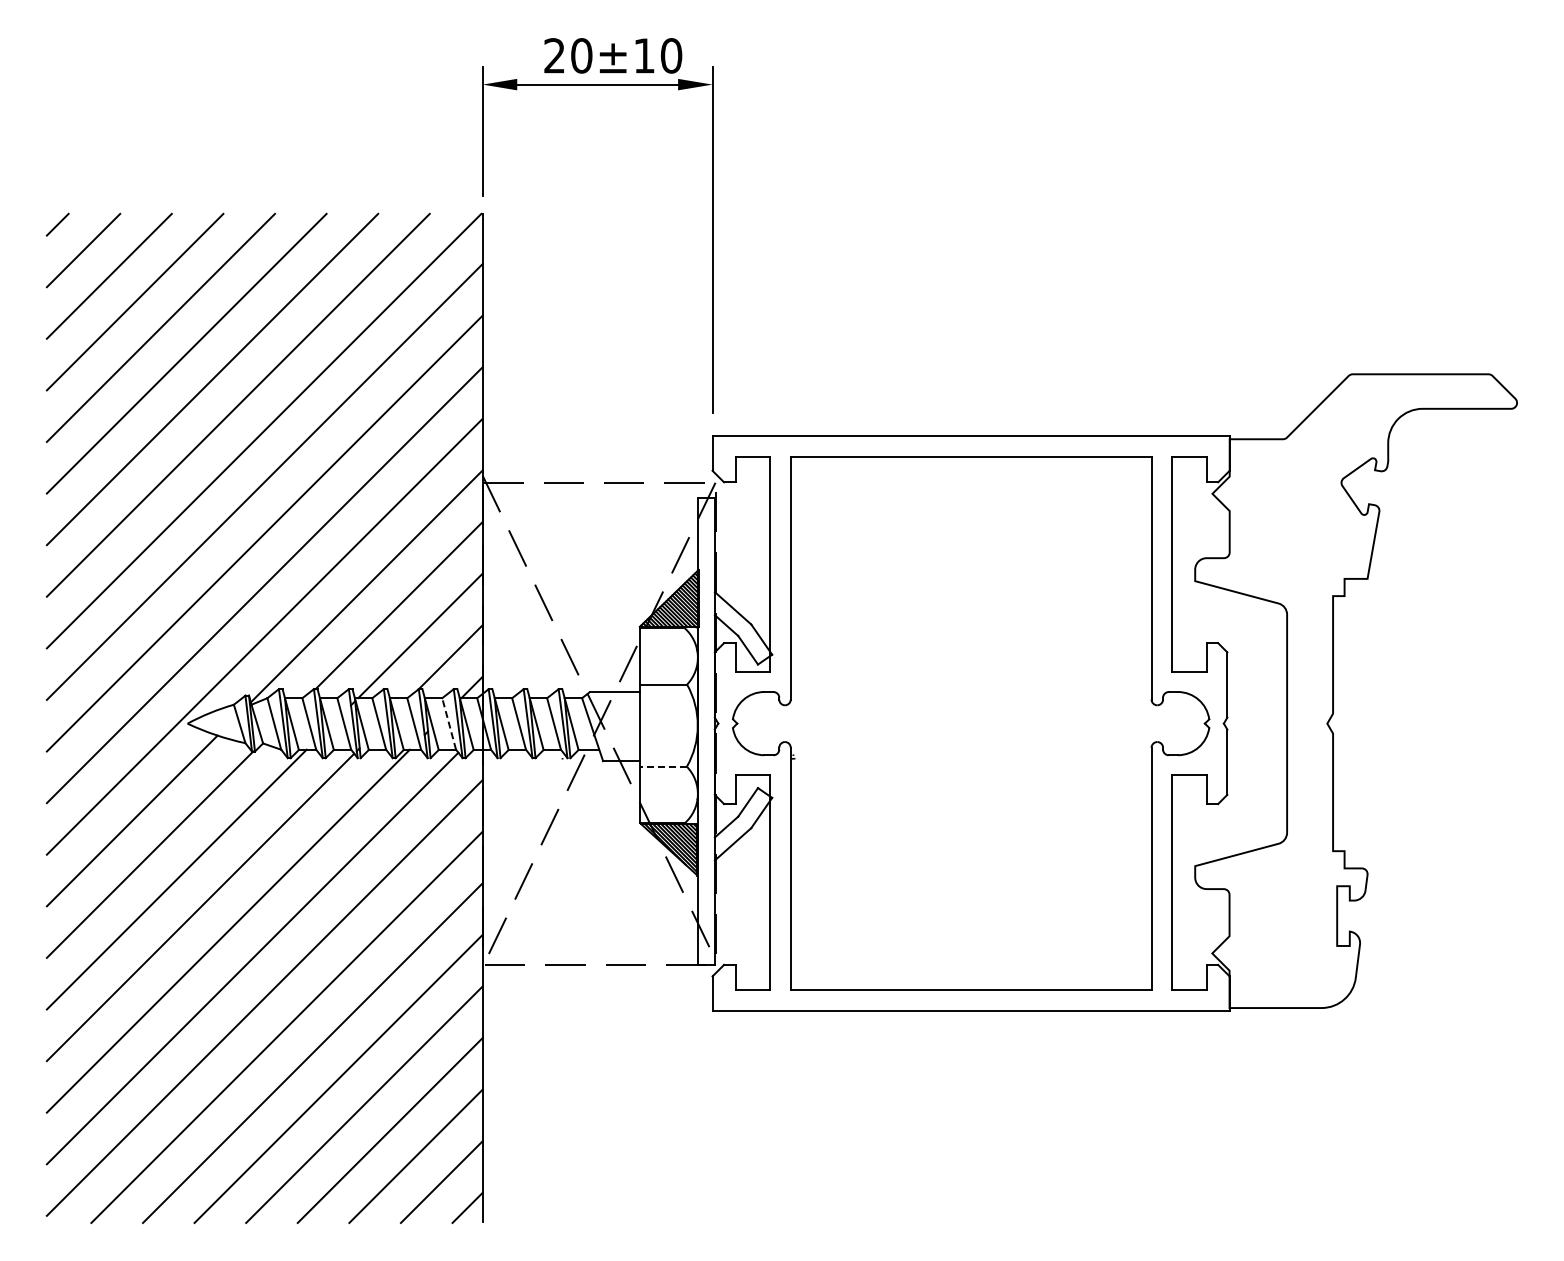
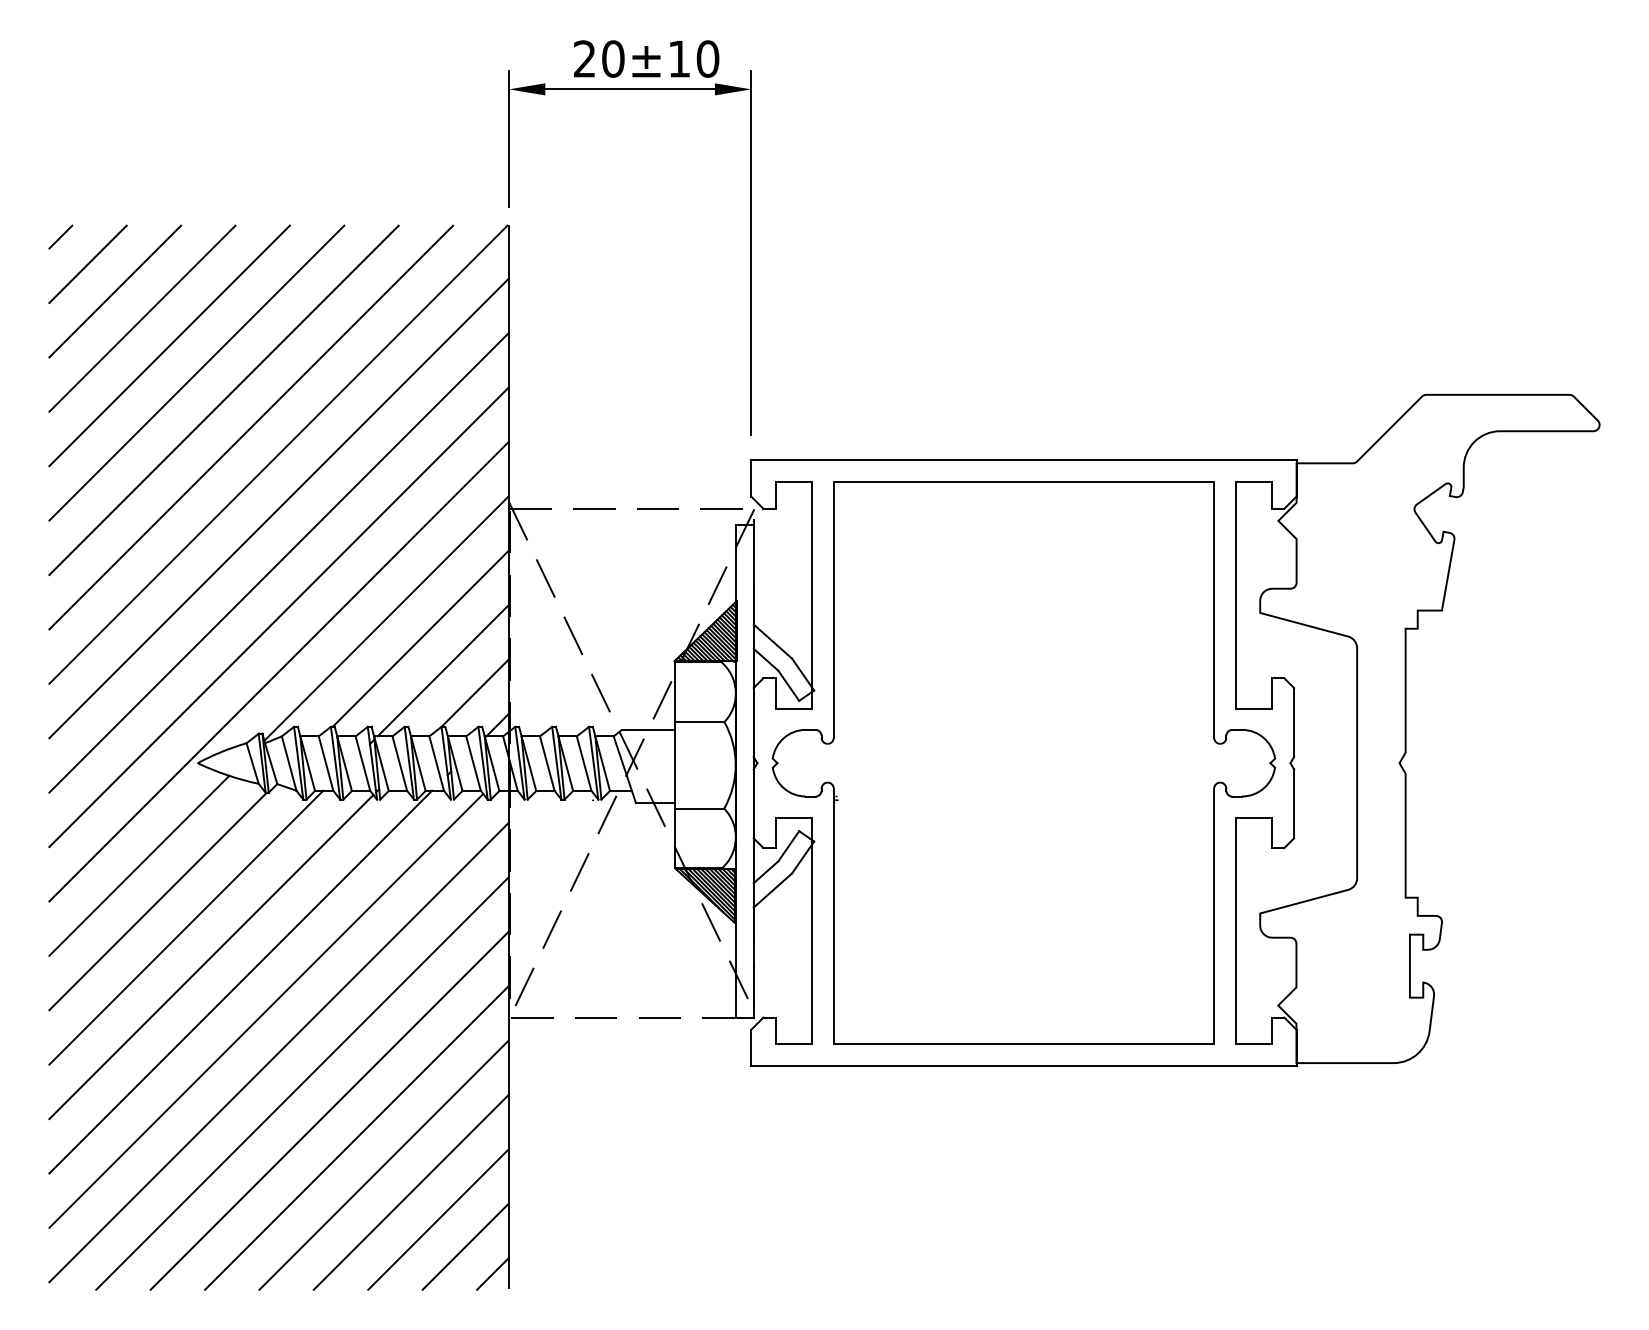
line: (449, 723) -> (473, 763), dashed -> solid
line: (663, 766) -> (699, 808), dashed -> solid

